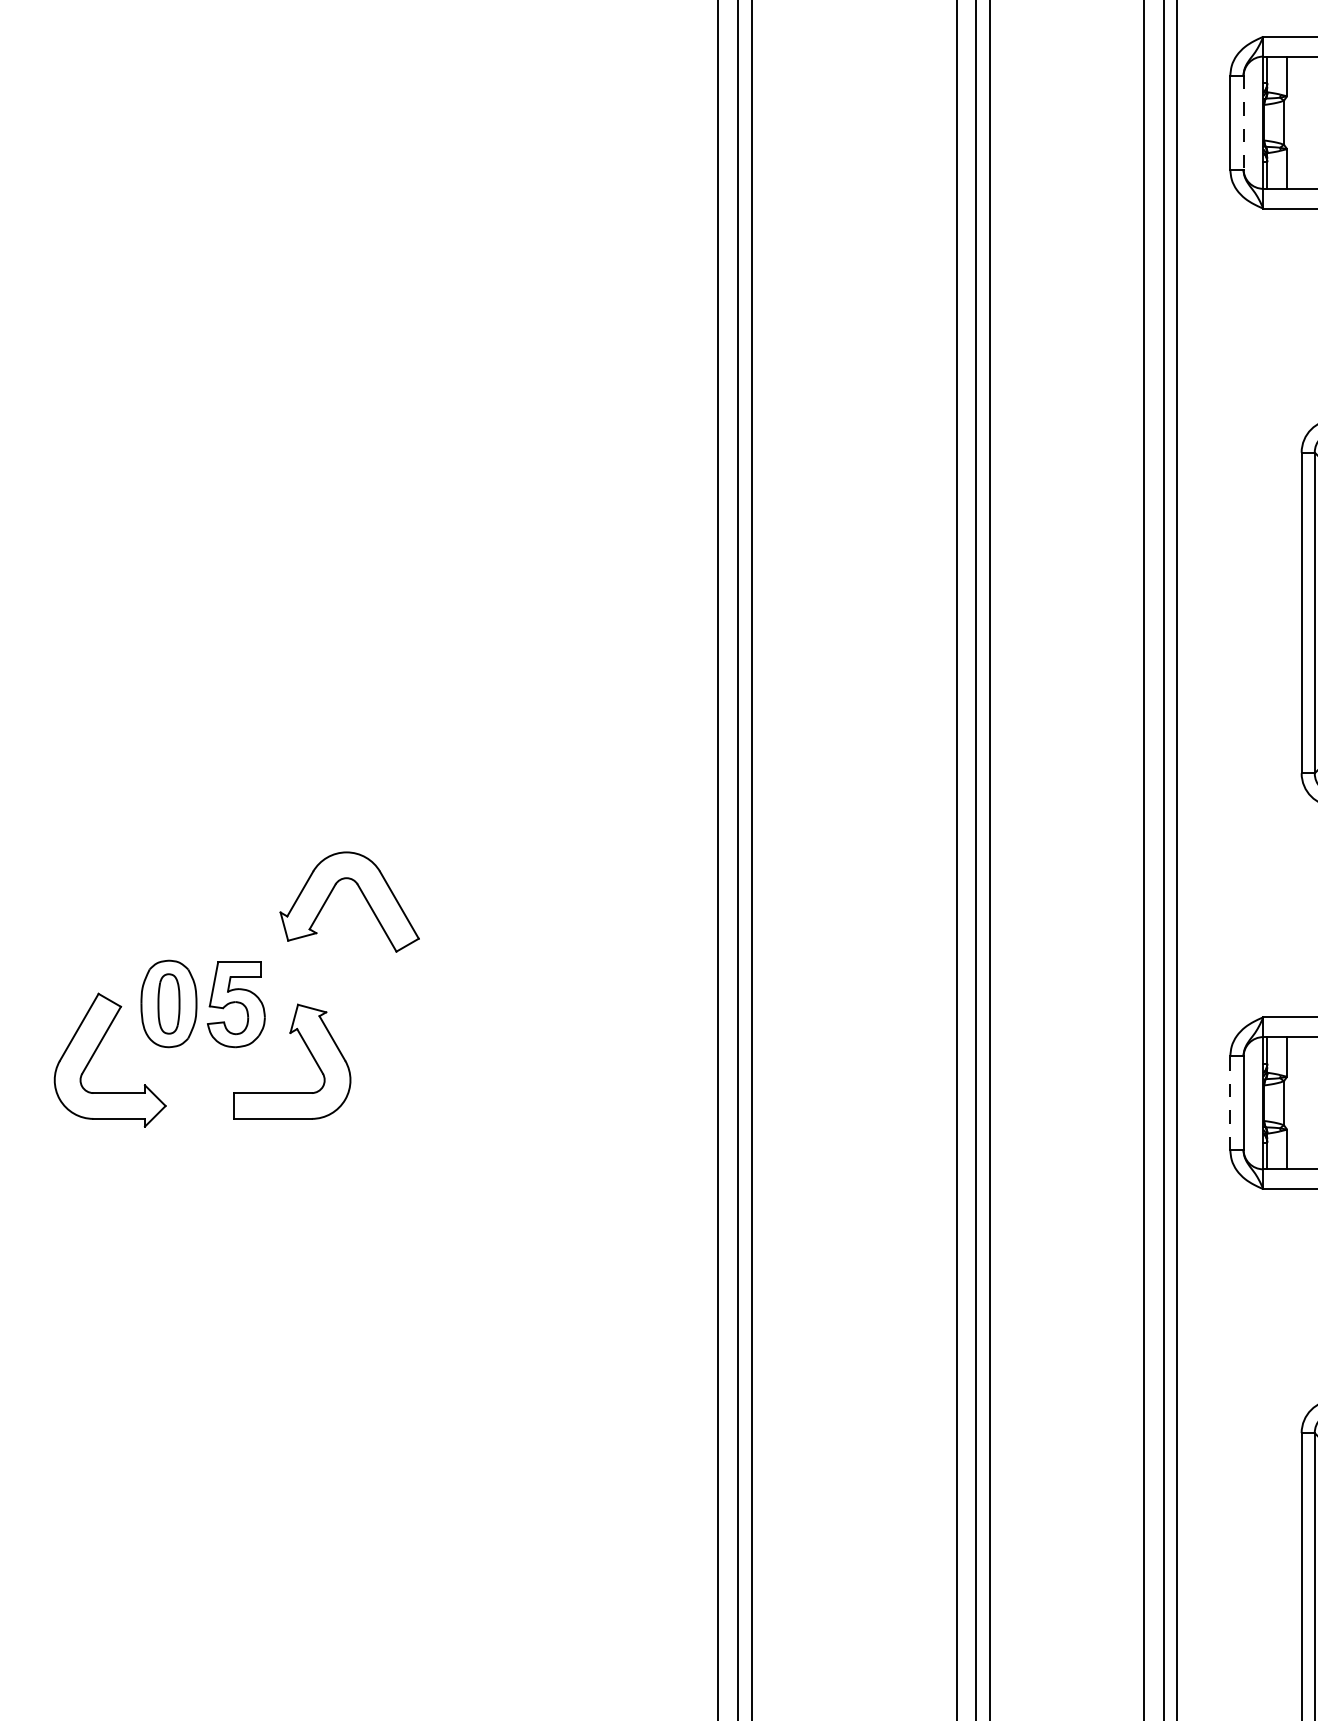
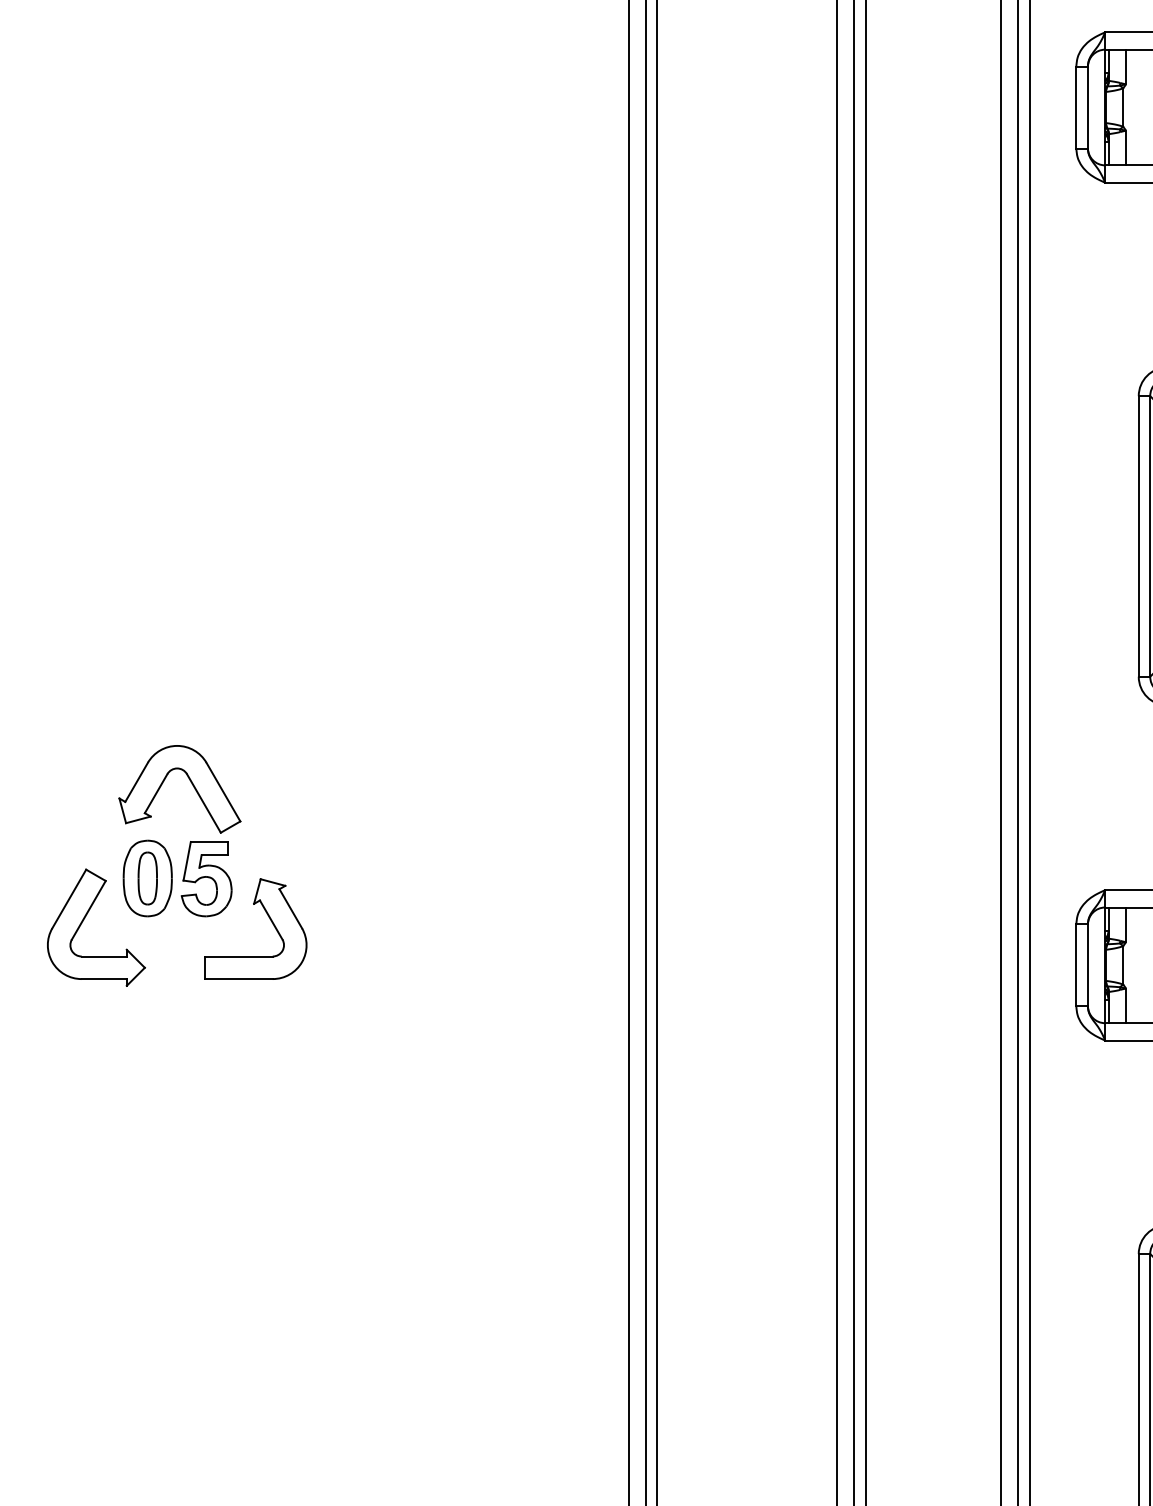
line: (1243, 122) -> (1087, 107), dashed -> solid
part: (361, 893) -> (190, 781), moved
line: (1230, 1103) -> (1076, 965), dashed -> solid

